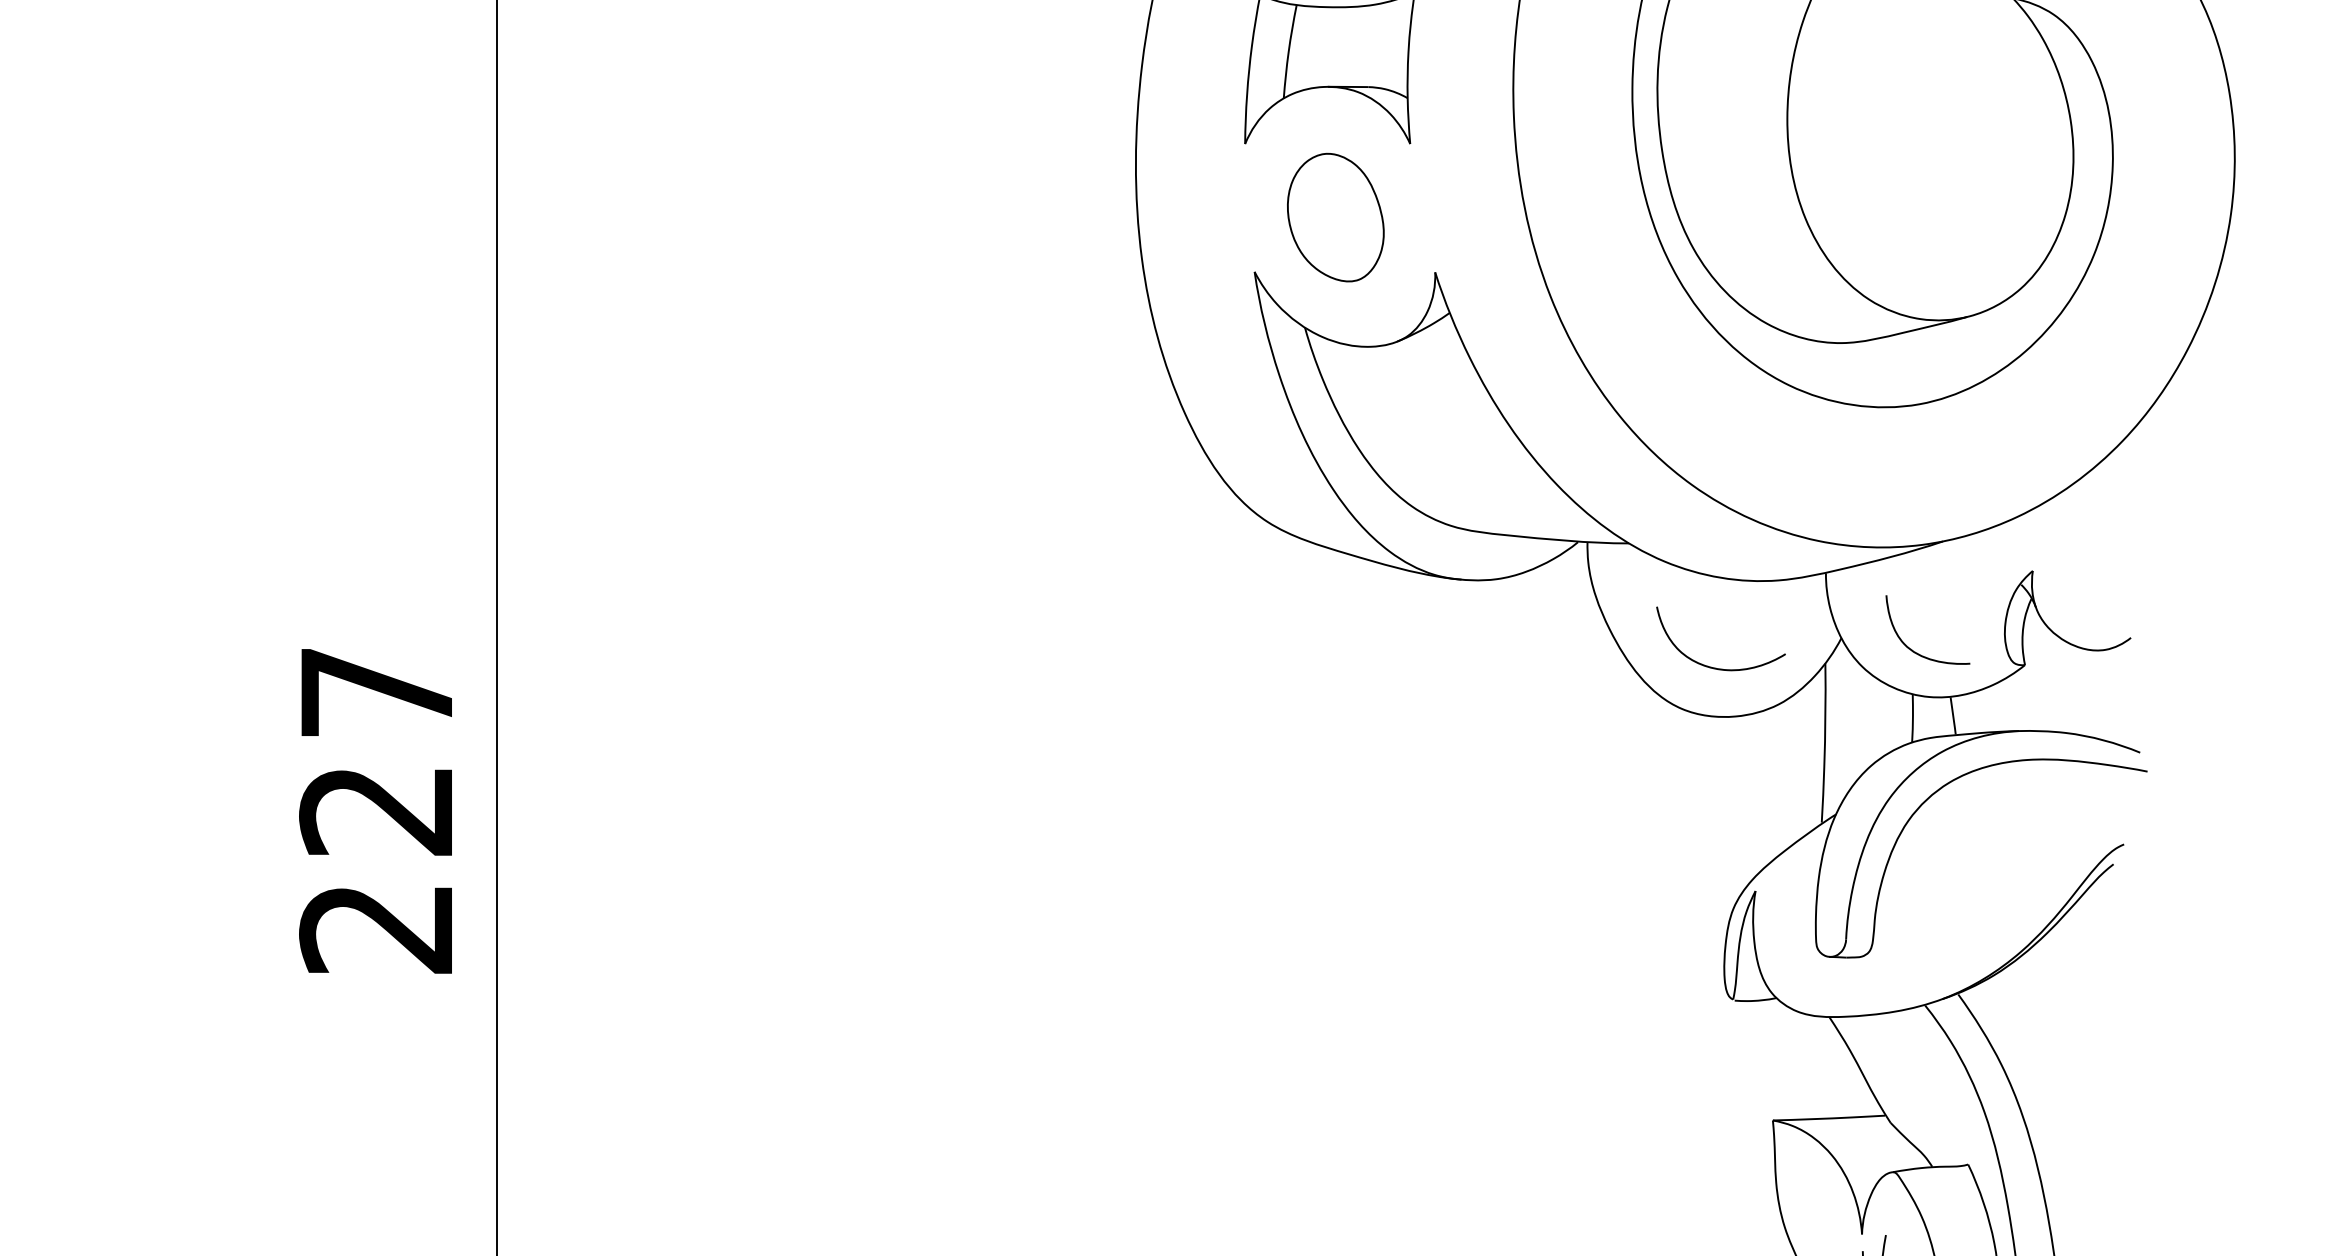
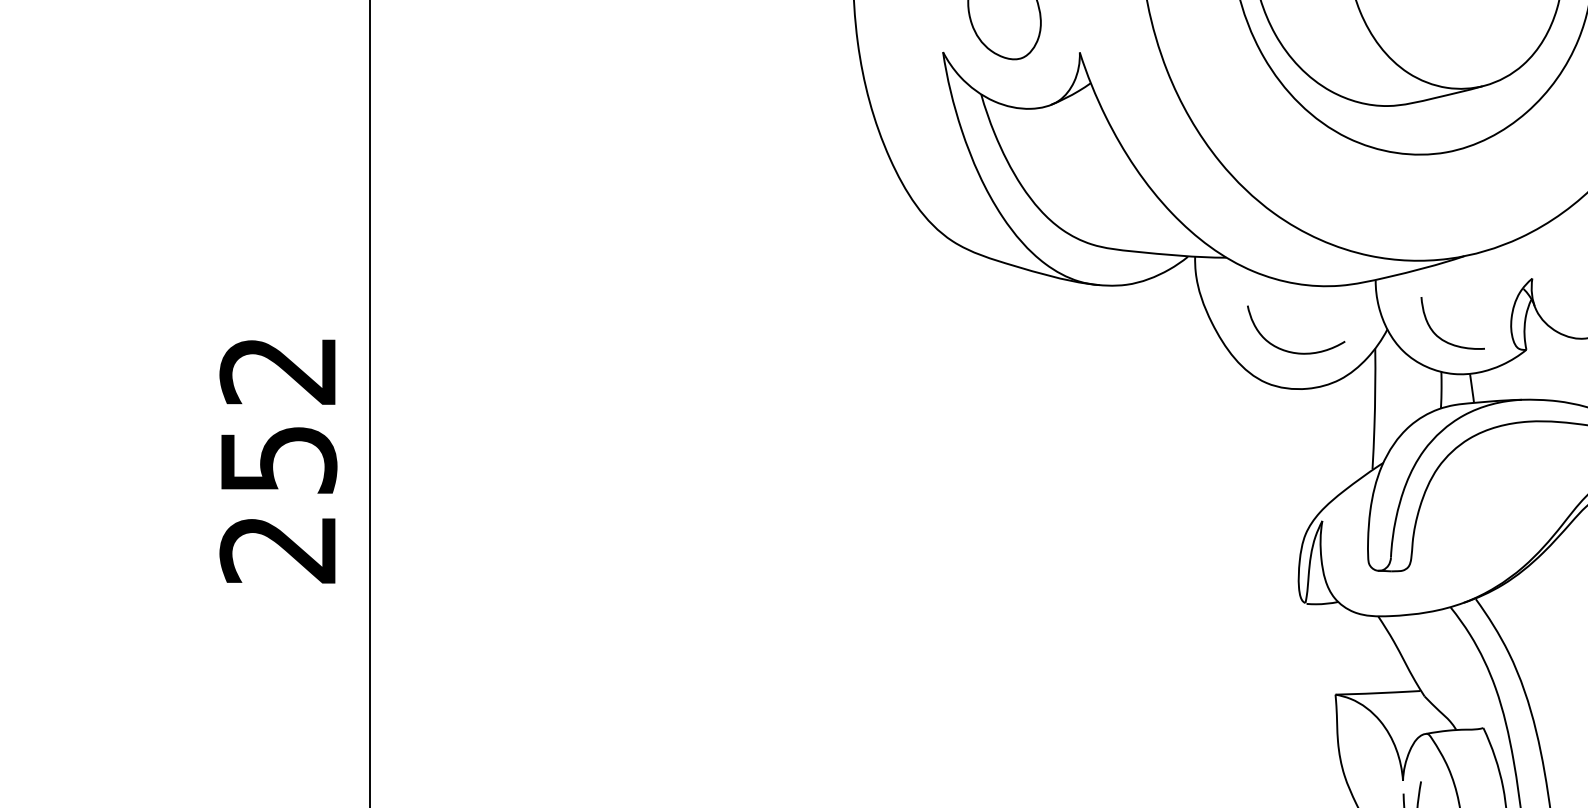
text: (376, 752) -> (278, 416), 227 -> 252

